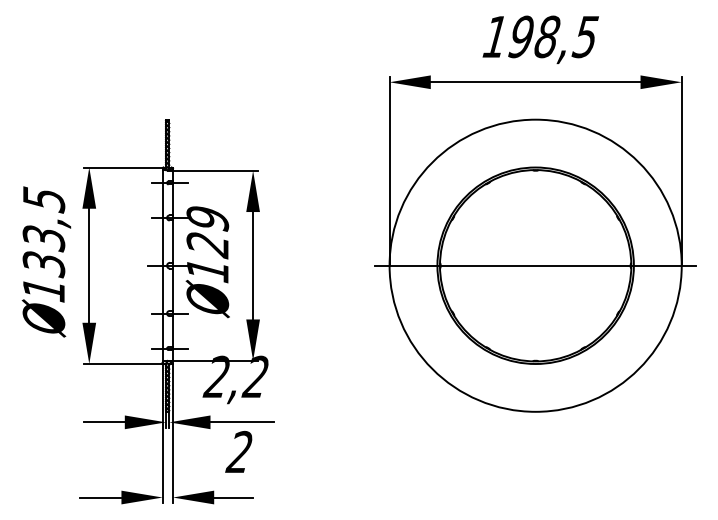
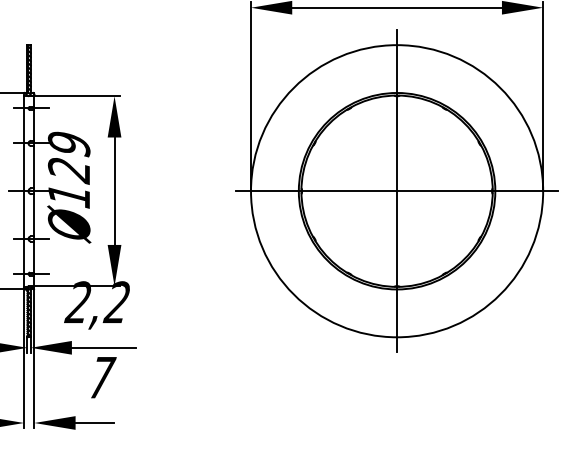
line: (535, 265) -> (396, 190), added
text: (240, 451) -> (101, 376), 2 -> 7

